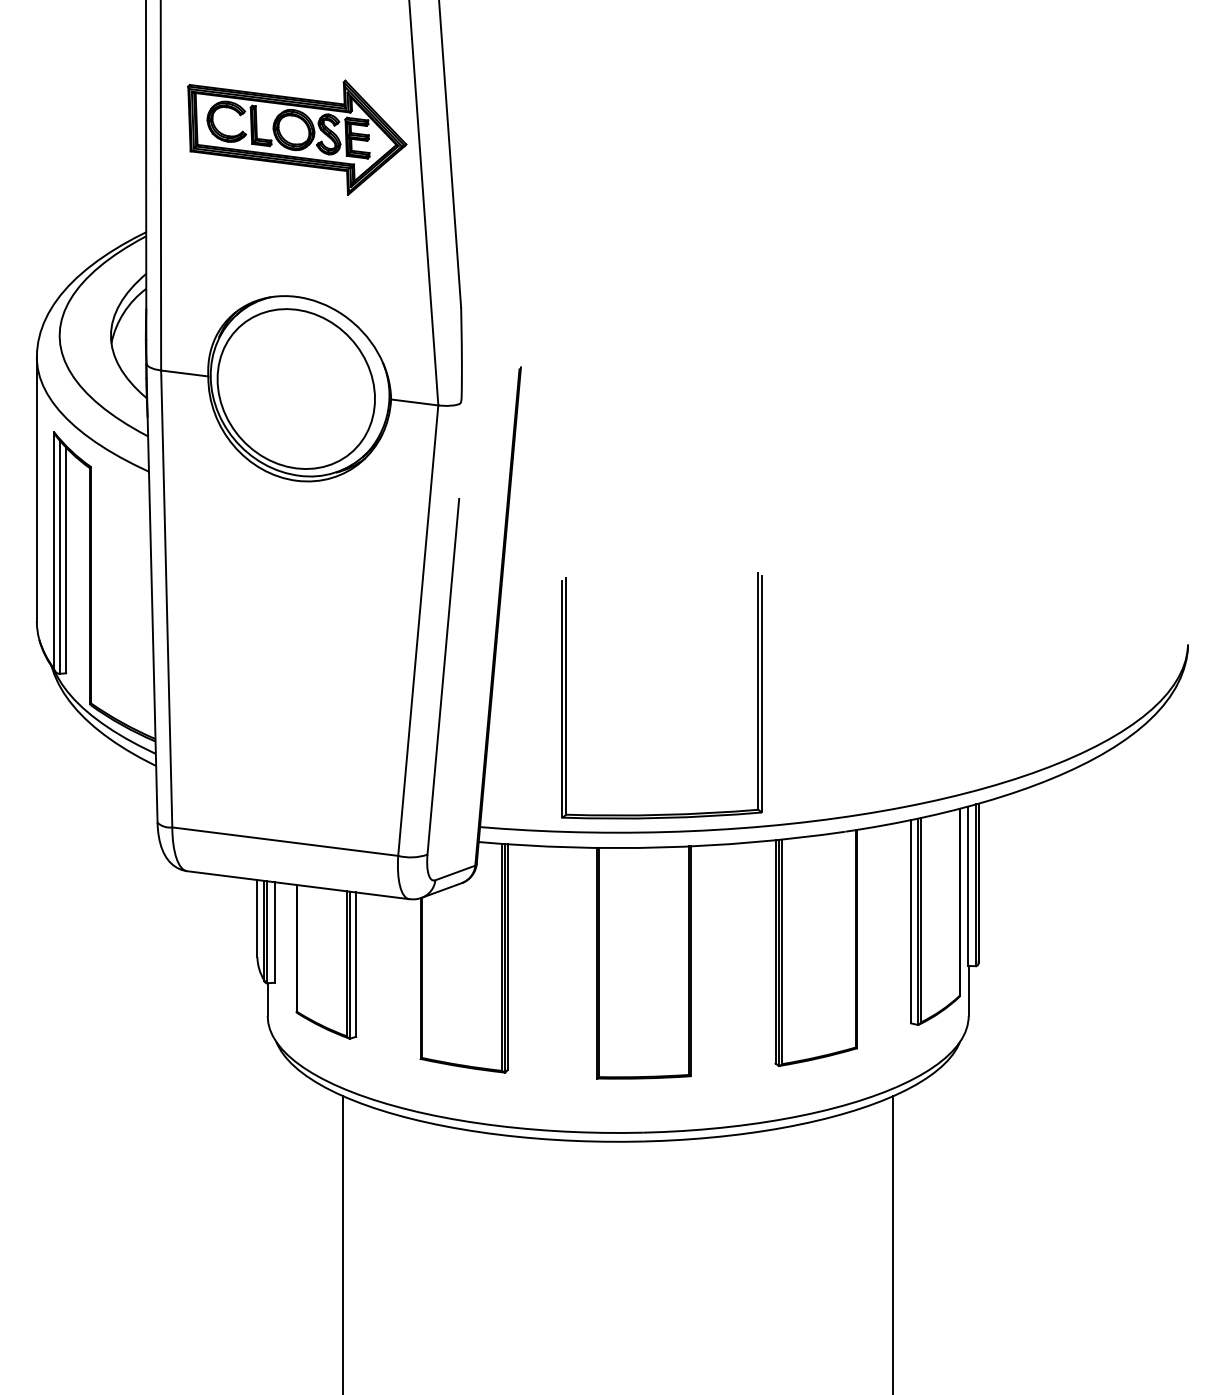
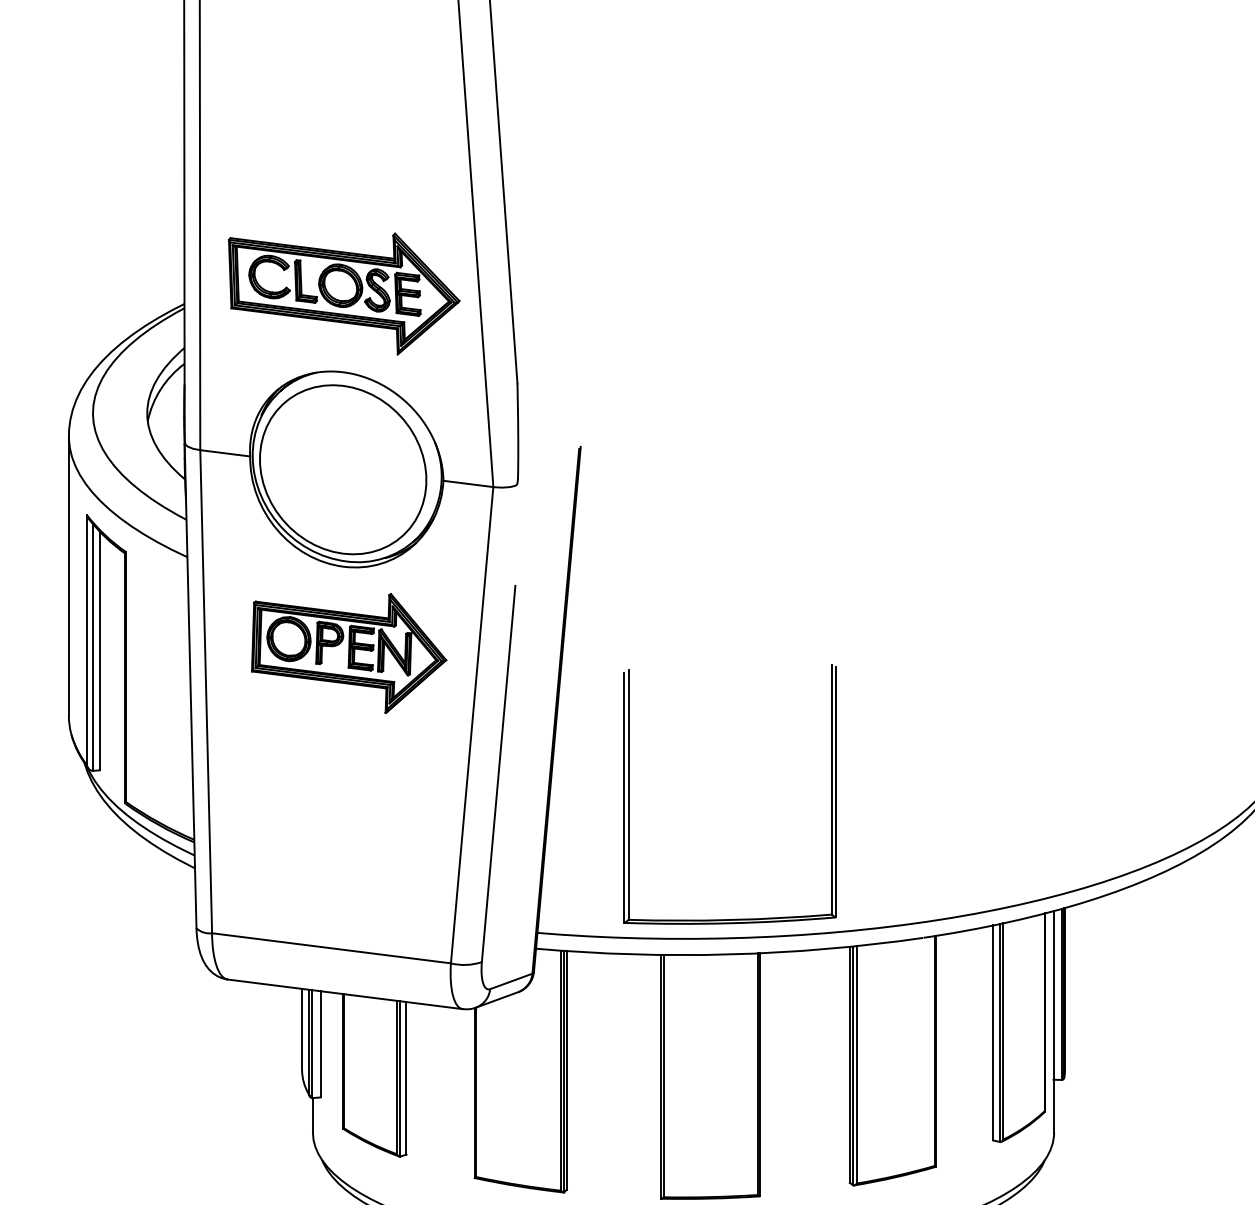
part: (297, 137) -> (344, 293), moved
part: (301, 562) -> (348, 653), added

